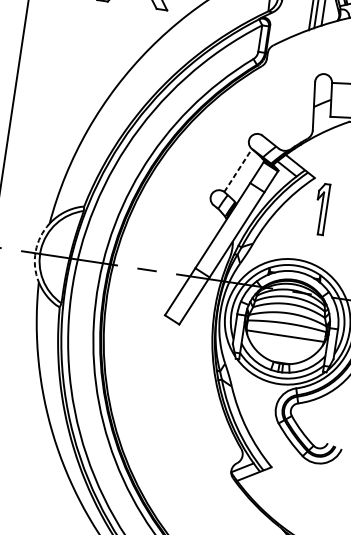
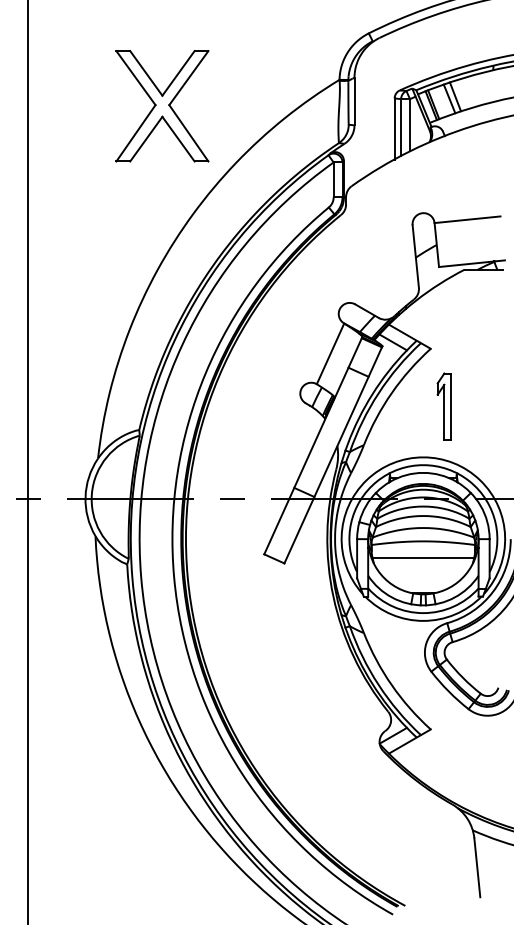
line: (238, 170) -> (330, 353), dashed -> solid
part: (320, 209) -> (443, 406), moved
arc: (35, 251) -> (85, 497), dashed -> solid

